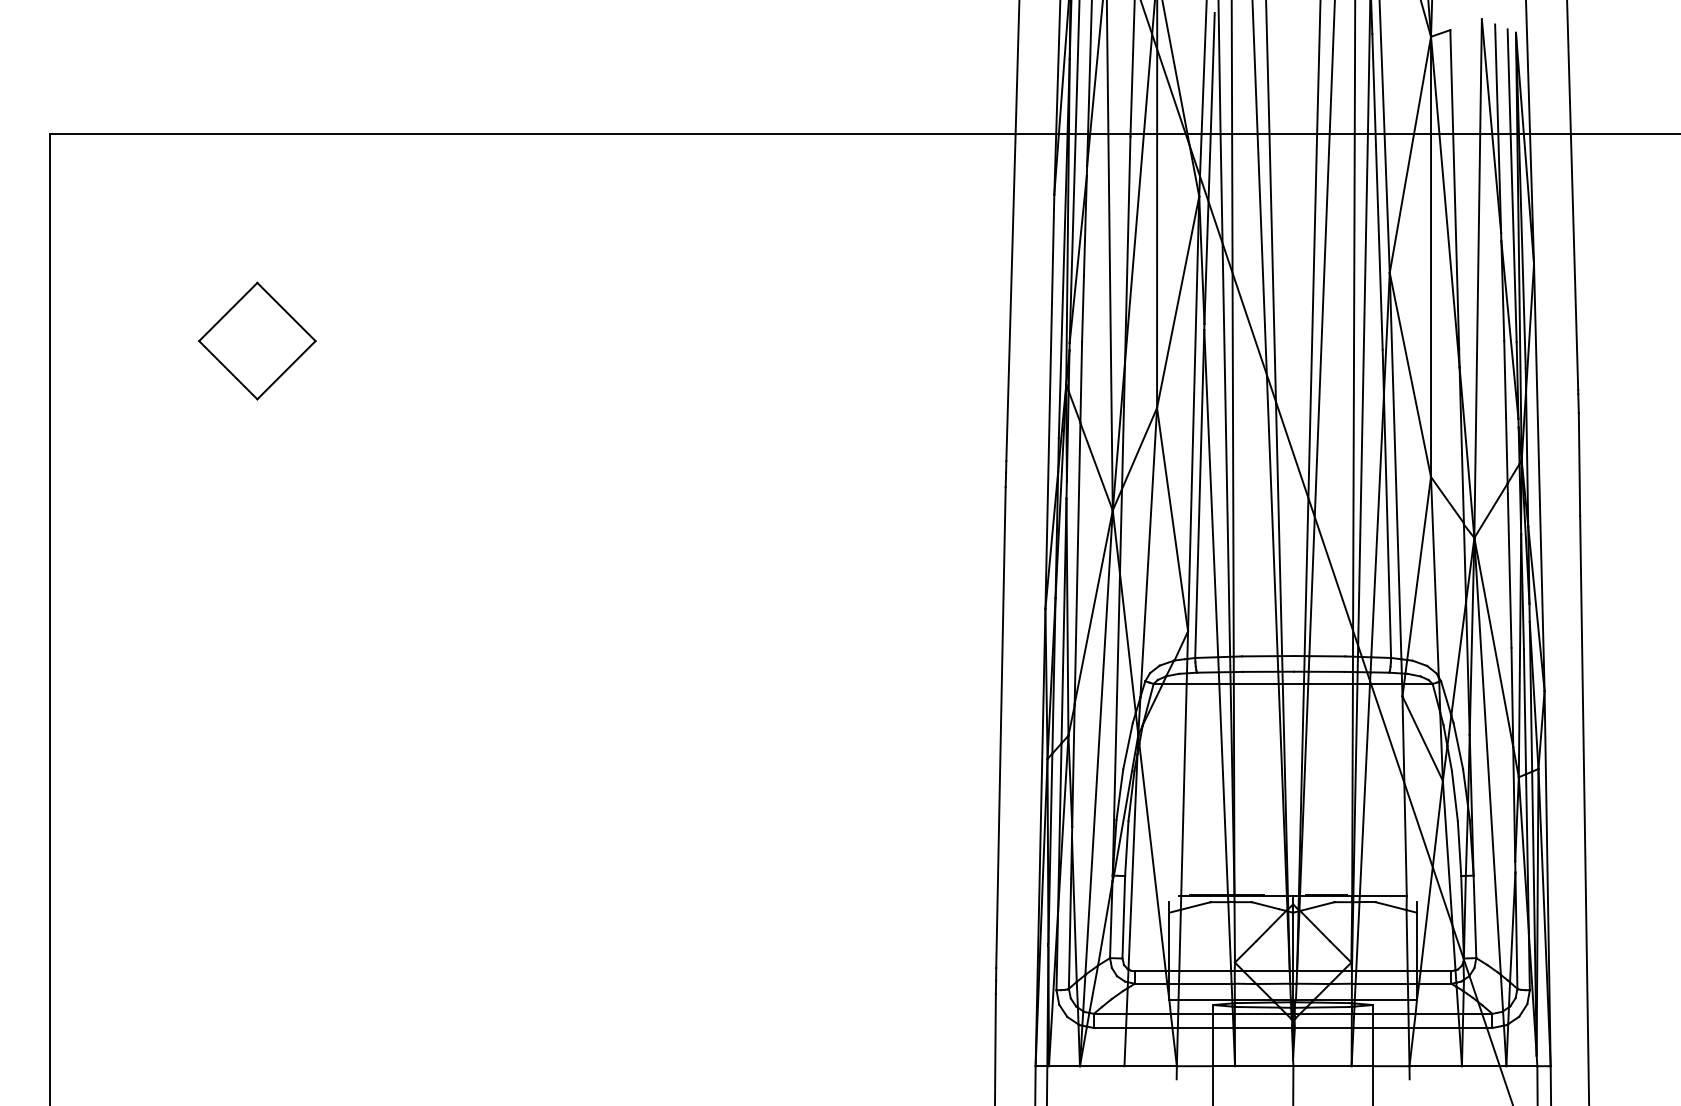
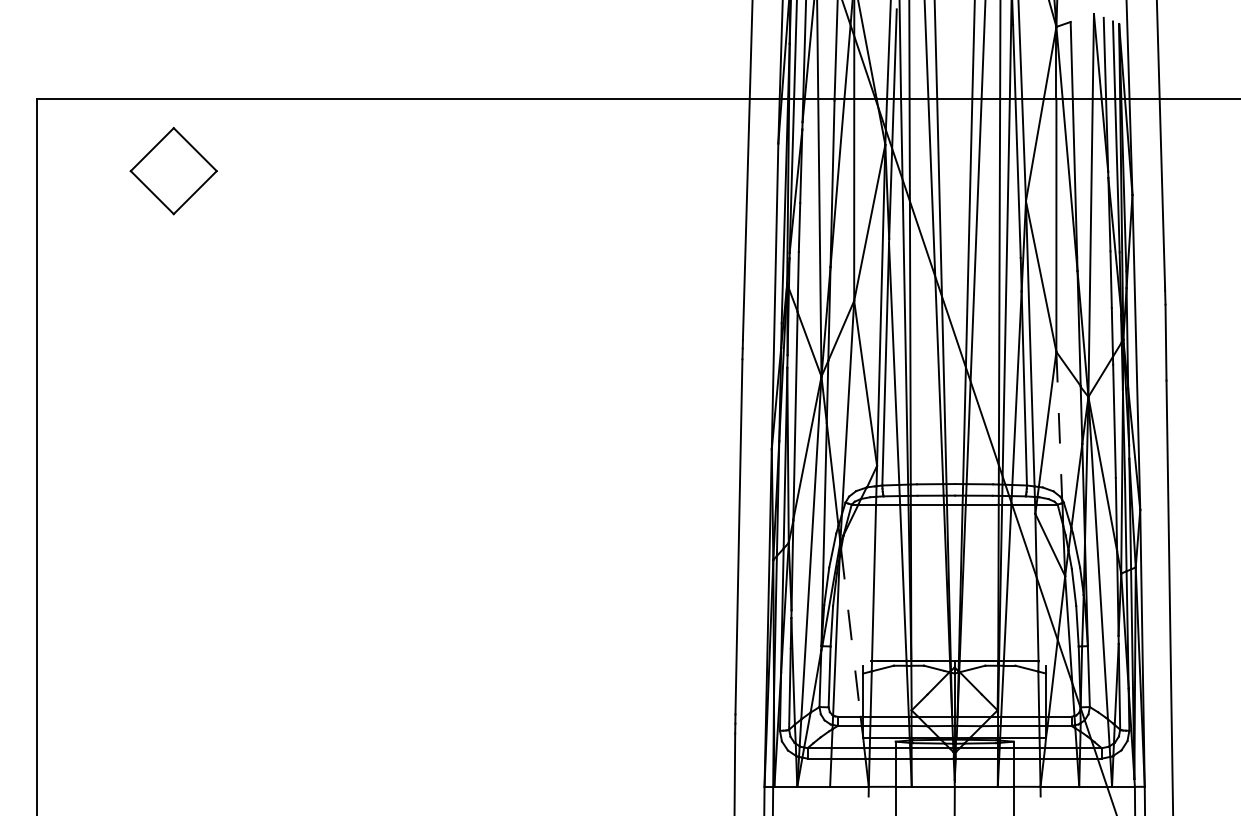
part: (257, 340) -> (173, 170), moved
line: (1434, 577) -> (1058, 426), solid -> dashed
line: (1152, 858) -> (850, 633), solid -> dashed

